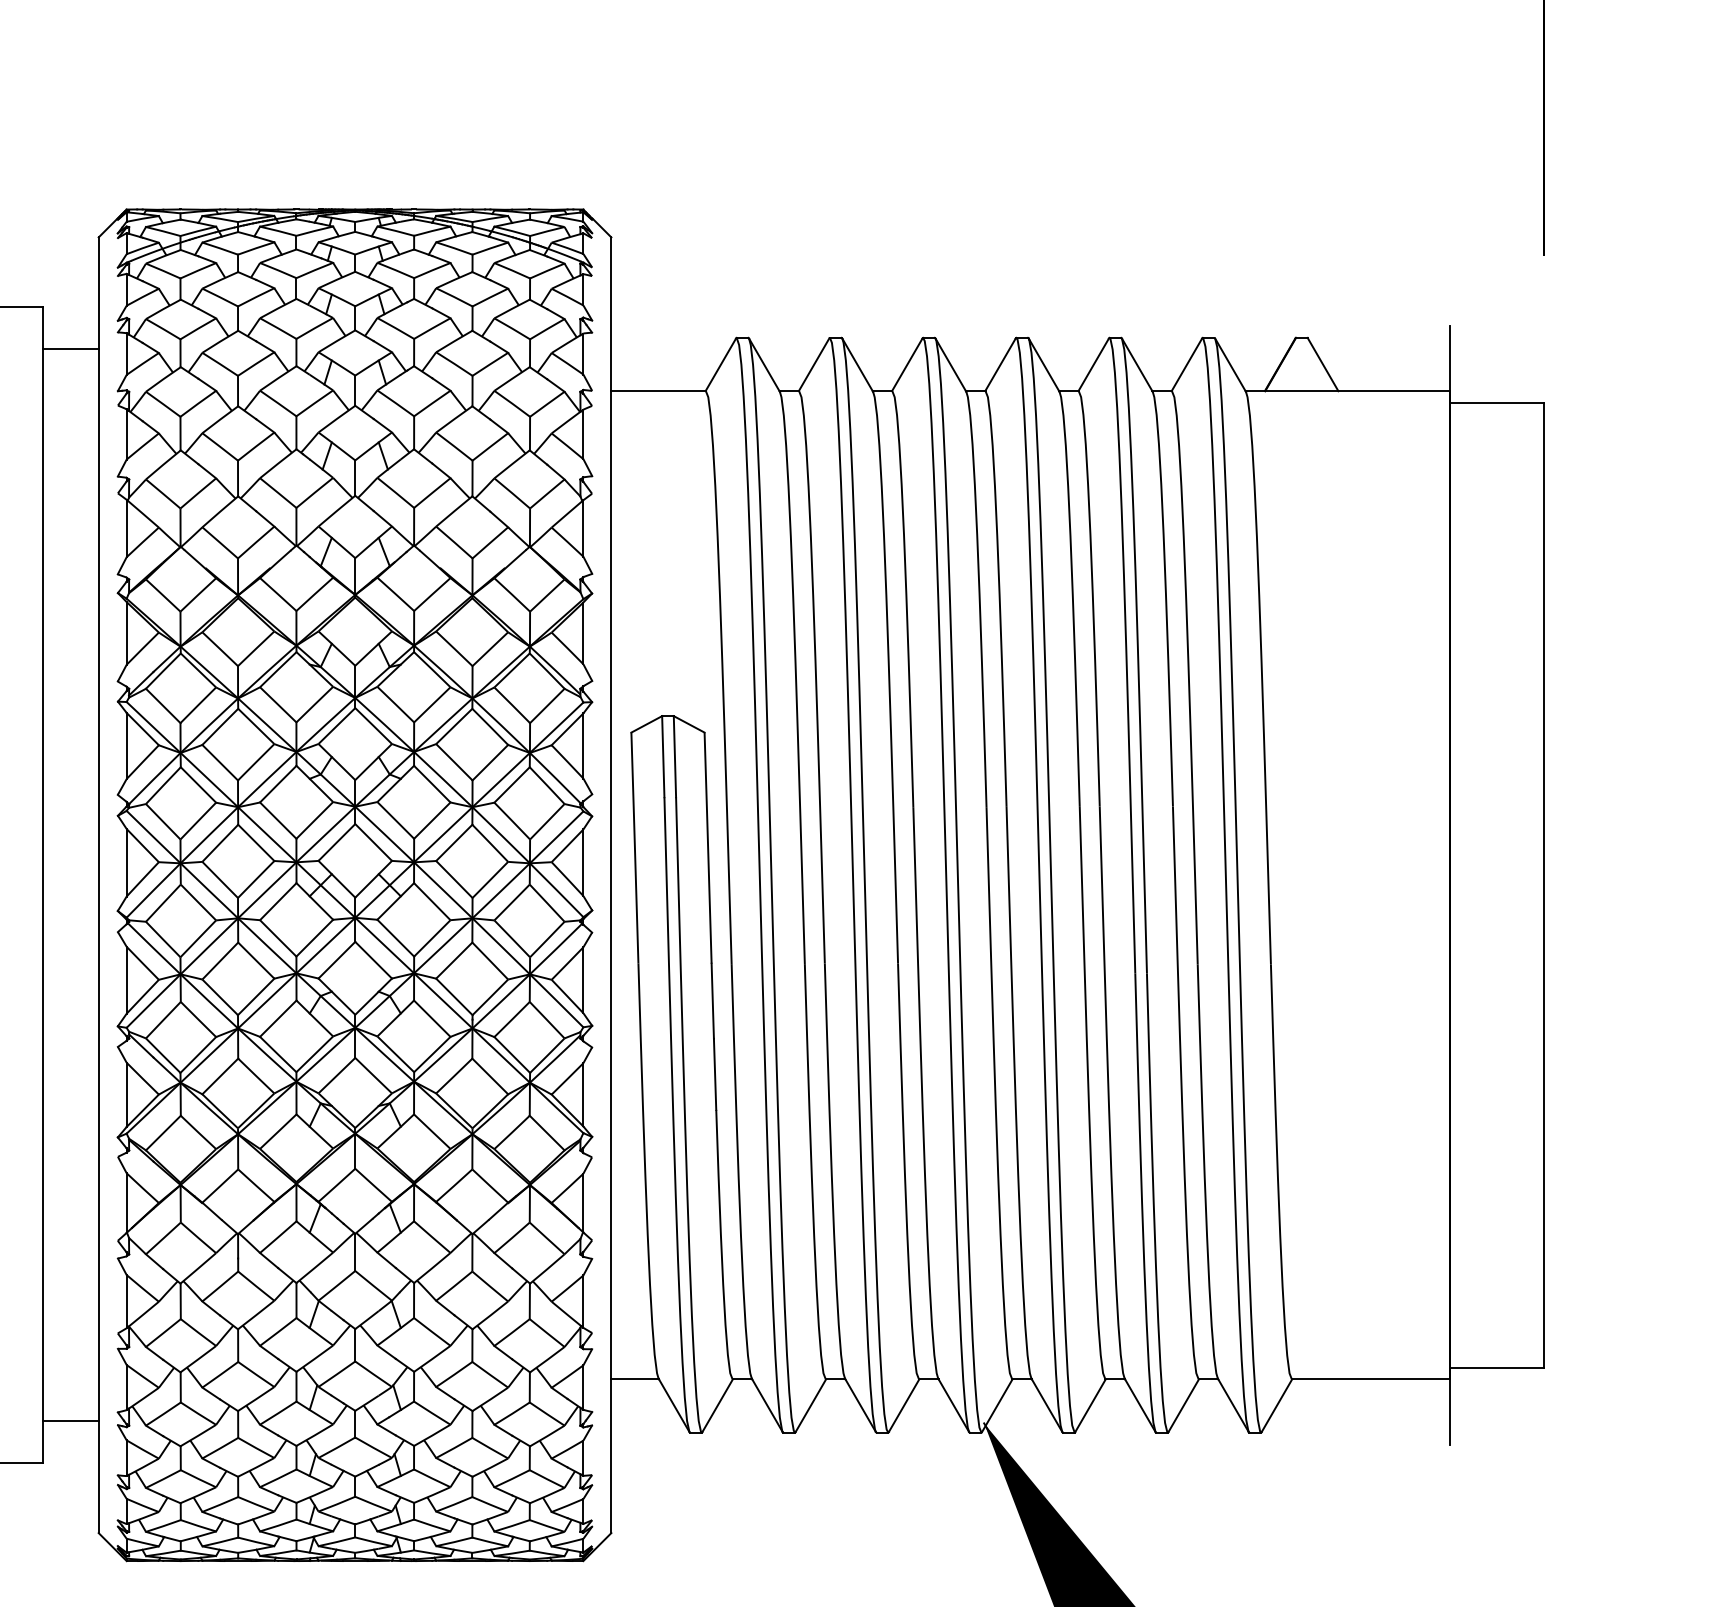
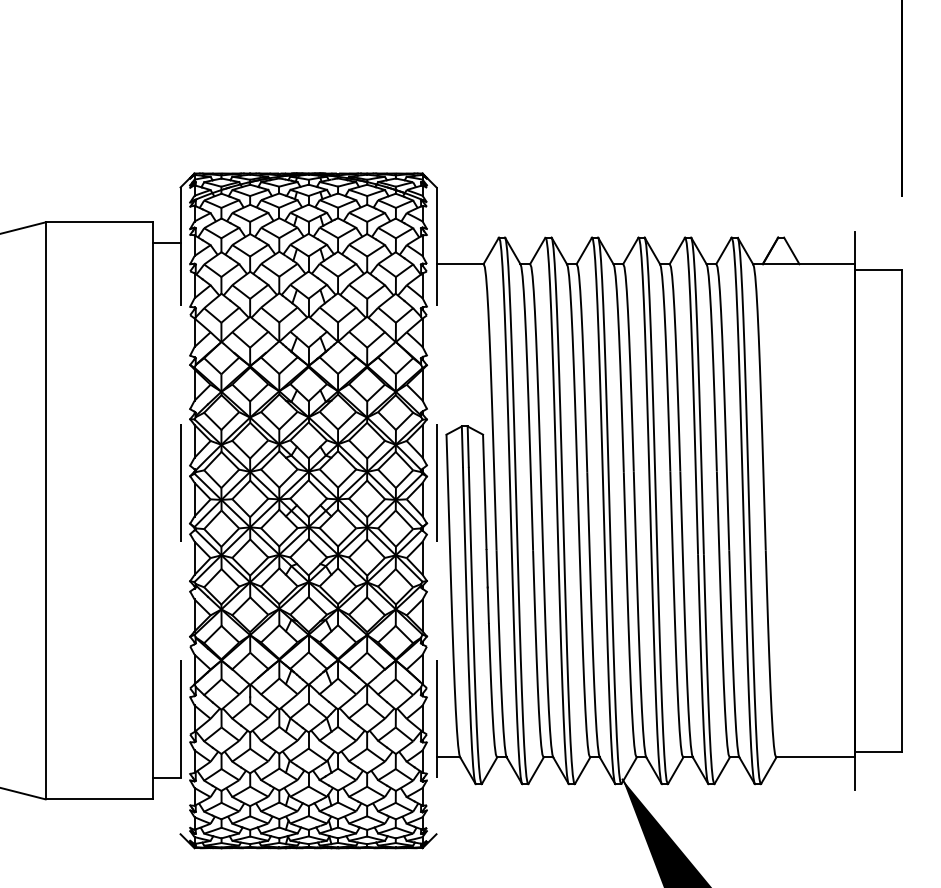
line: (98, 886) -> (180, 511), solid -> dashed
line: (611, 886) -> (436, 511), solid -> dashed

